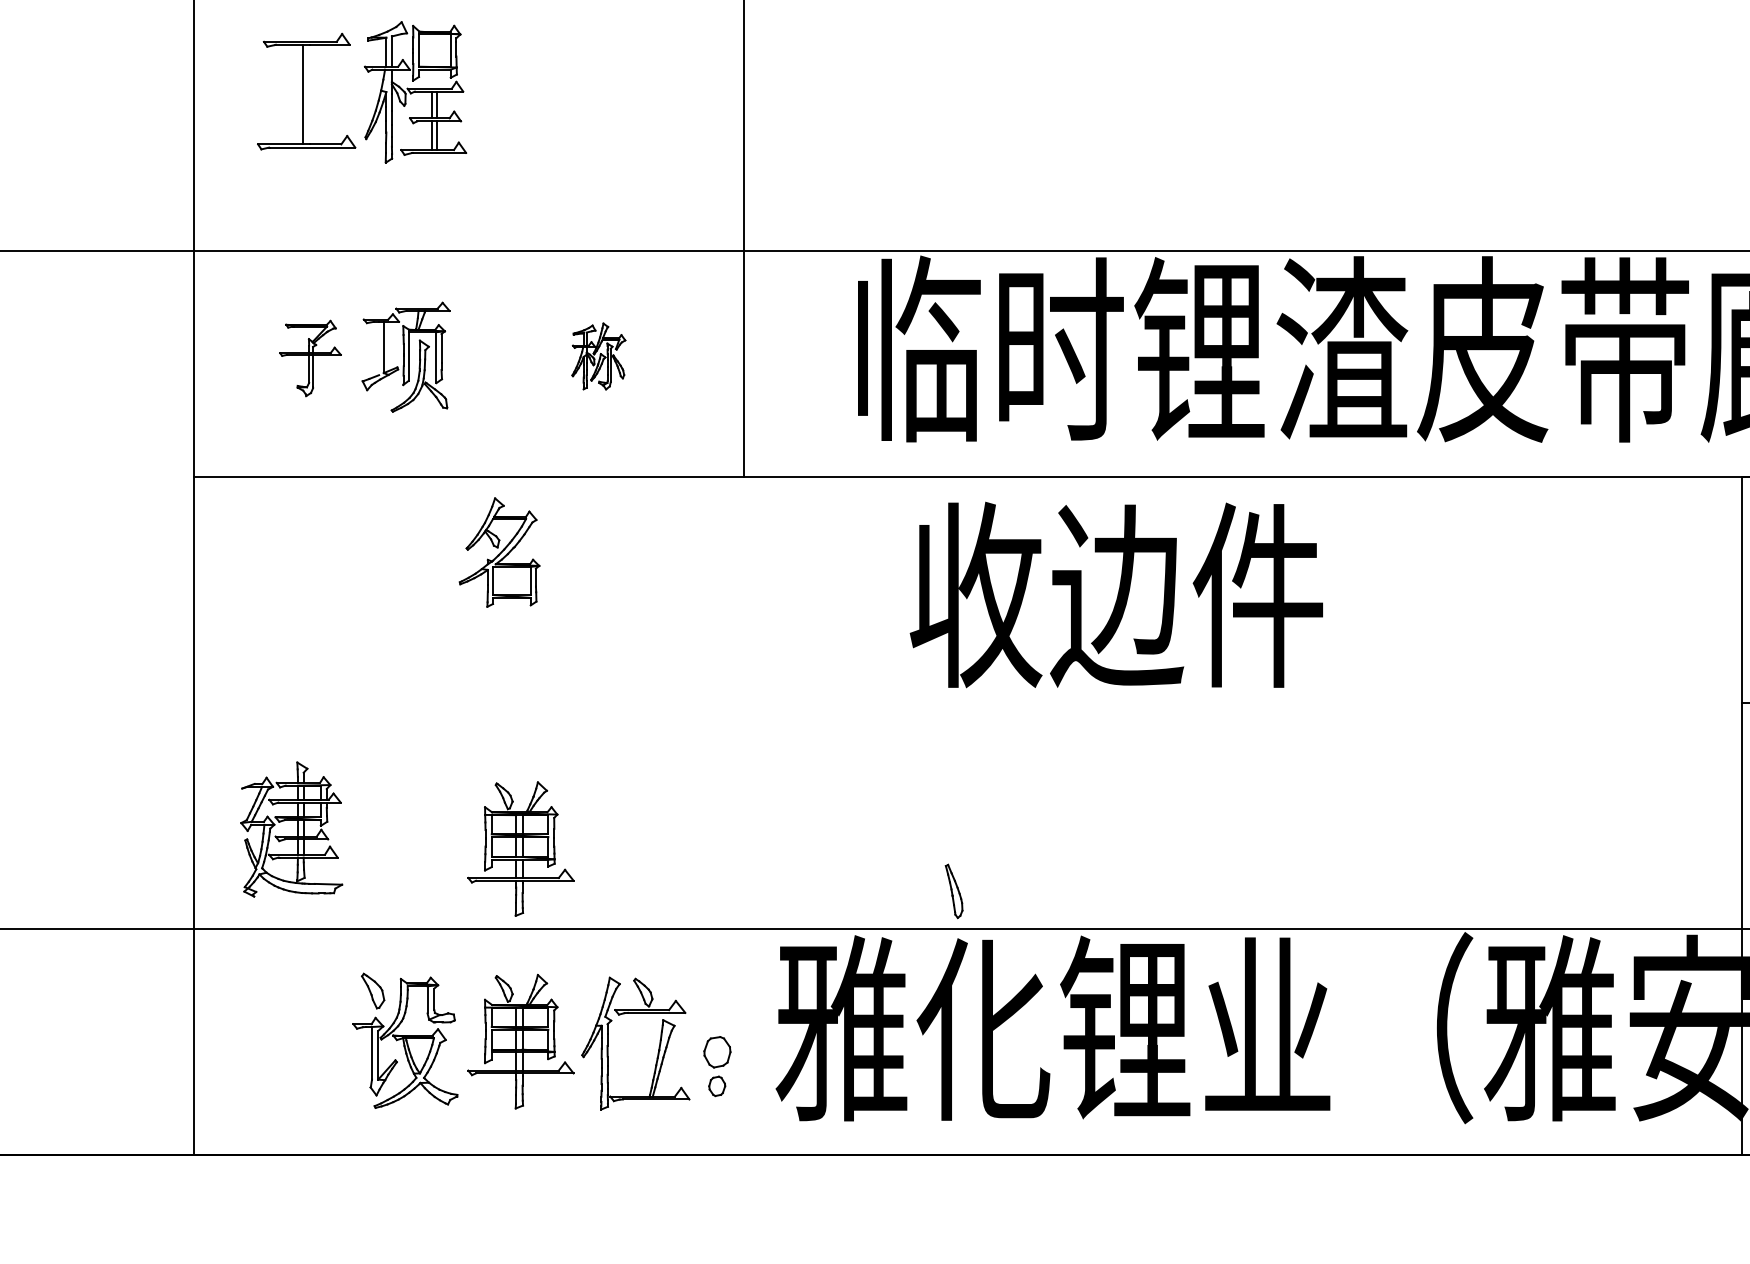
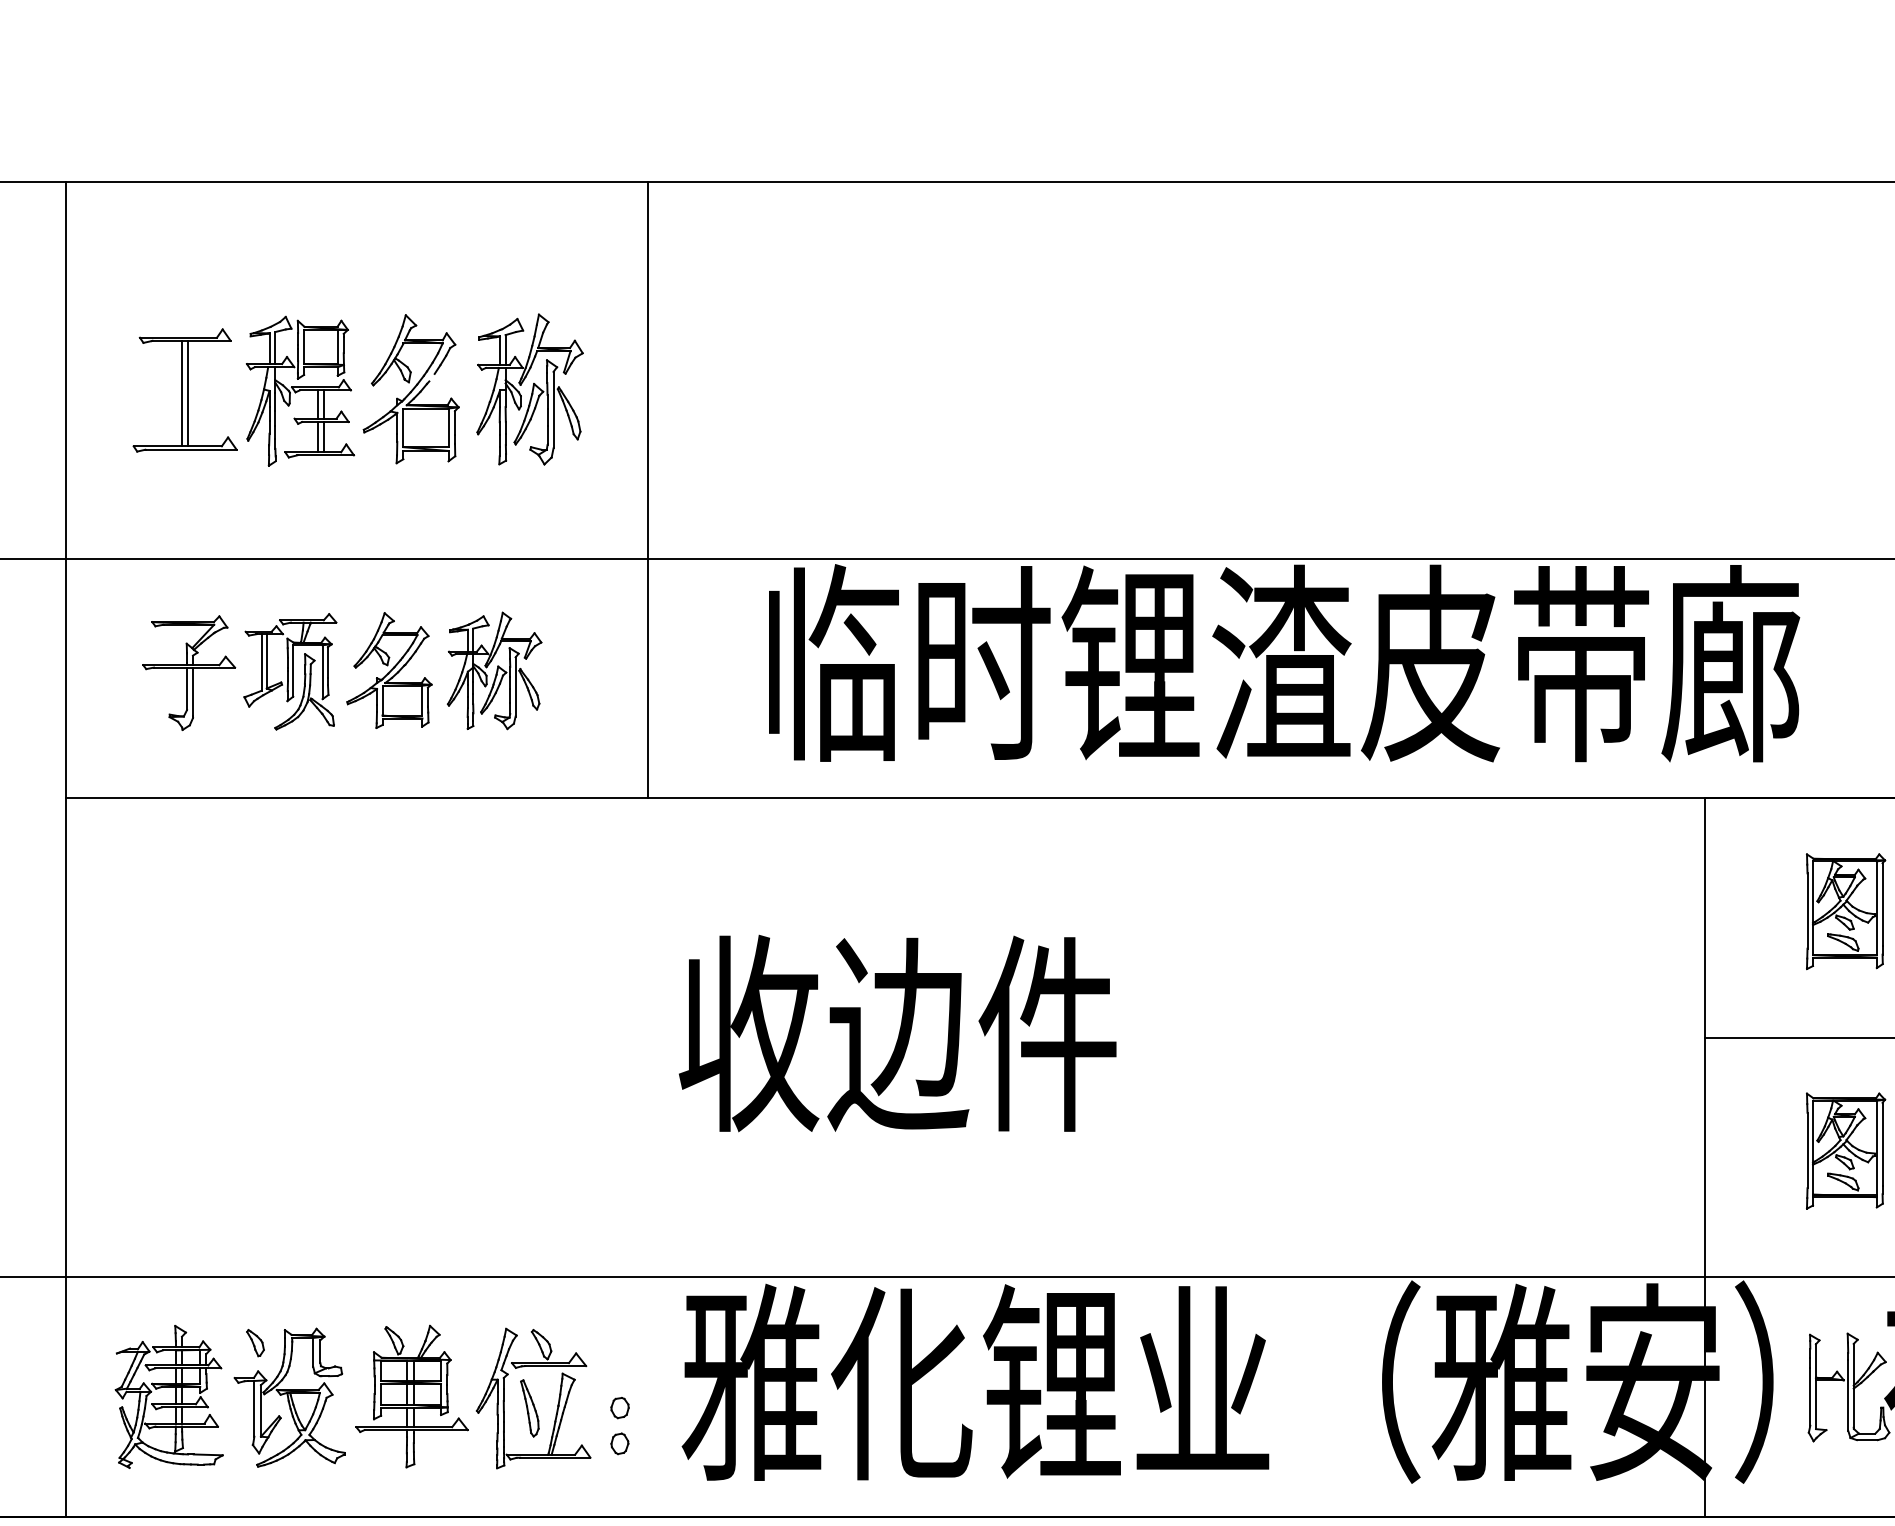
part: (519, 90) -> (410, 389), added
part: (631, 90) -> (529, 389), added
line: (309, 94) -> (188, 393), added
line: (378, 348) -> (261, 662), added
part: (598, 356) -> (494, 670), size x1.67
part: (310, 357) -> (189, 672), size x1.43
part: (499, 552) -> (389, 670), moved
text: (1116, 594) -> (897, 1033), moved
part: (297, 829) -> (175, 1396), moved
part: (520, 849) -> (411, 1192), removed
part: (953, 891) -> (529, 1408), moved
part: (373, 991) -> (255, 1343), size x0.71
part: (716, 1052) -> (619, 1408), size x0.62

